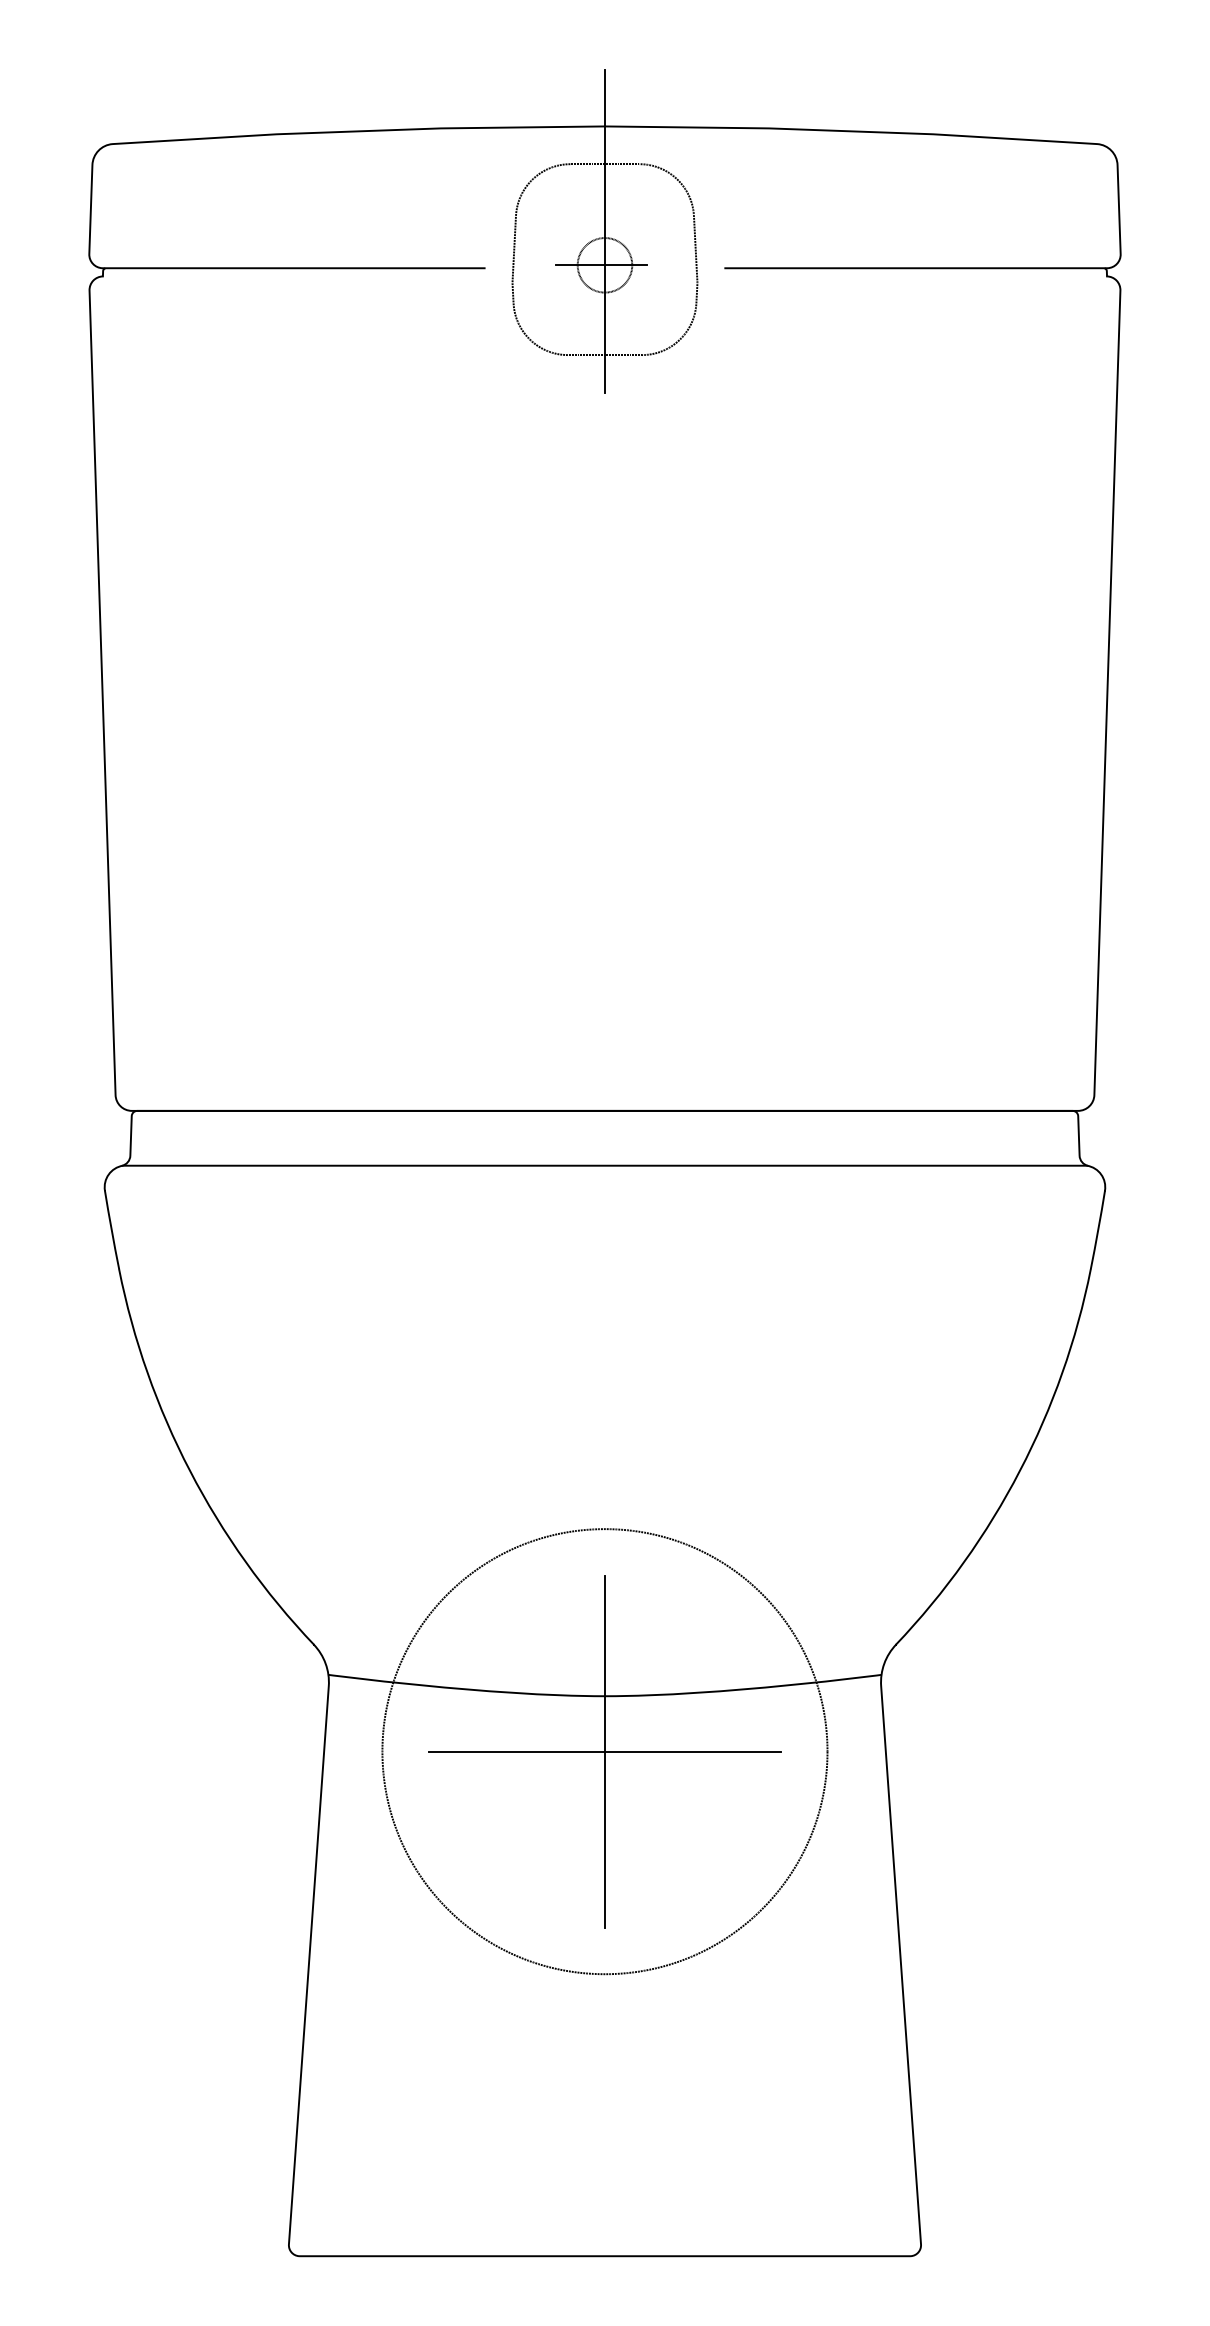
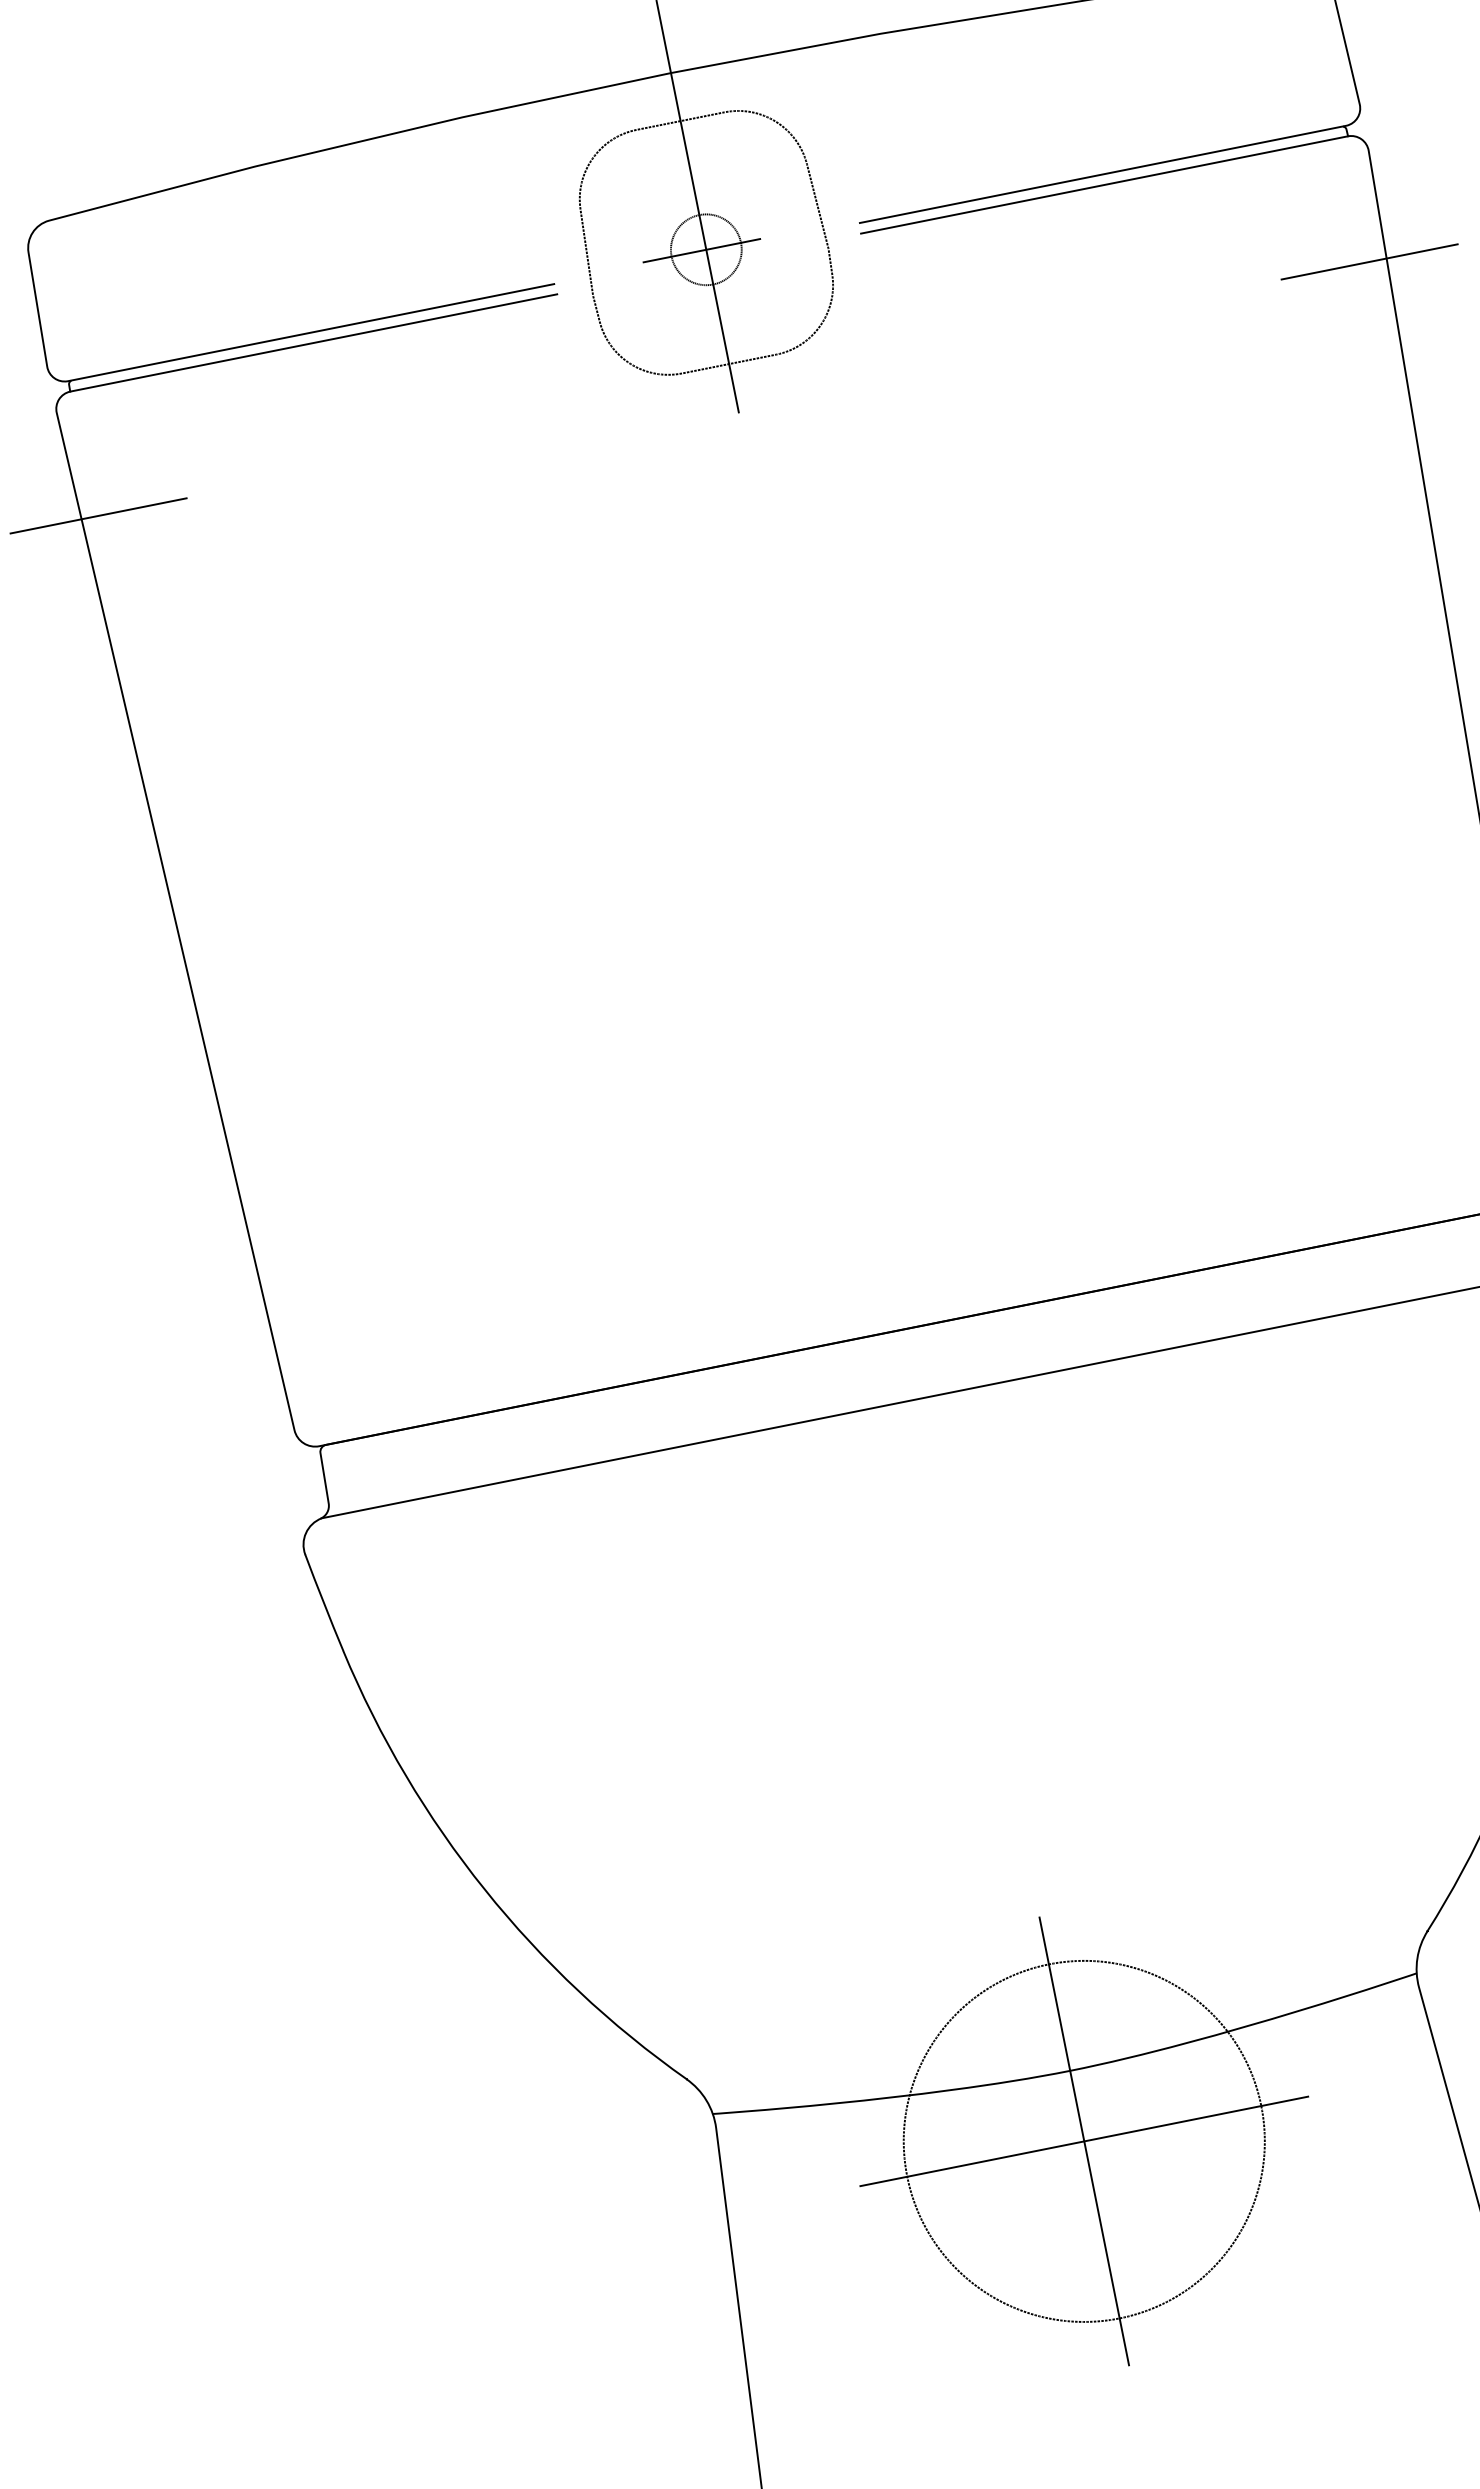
line: (293, 276) -> (312, 343), added
line: (915, 276) -> (1104, 185), added
line: (105, 374) -> (98, 515), added
line: (1104, 374) -> (1369, 261), added
circle: (604, 1751) -> (1083, 2141), size x0.62

